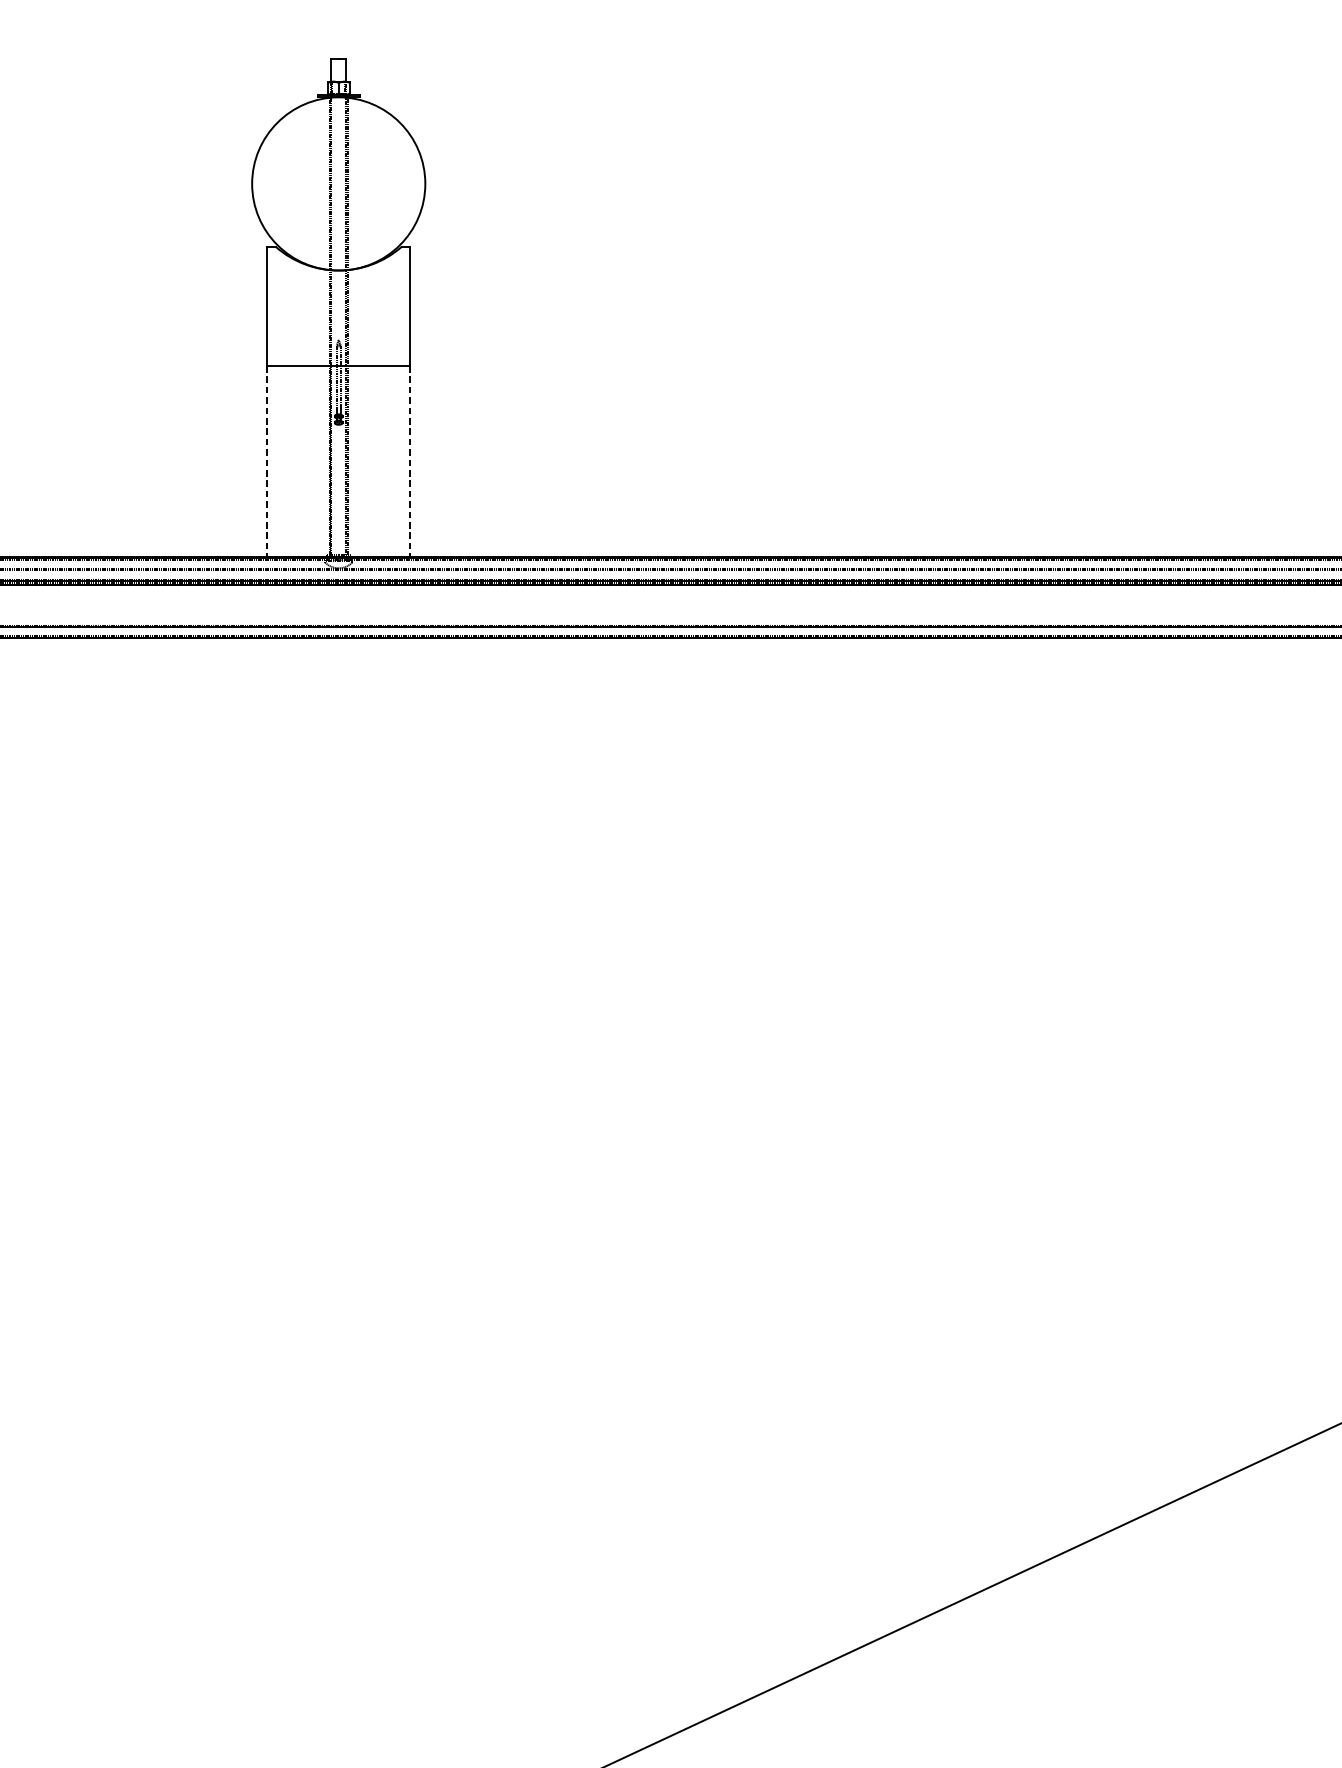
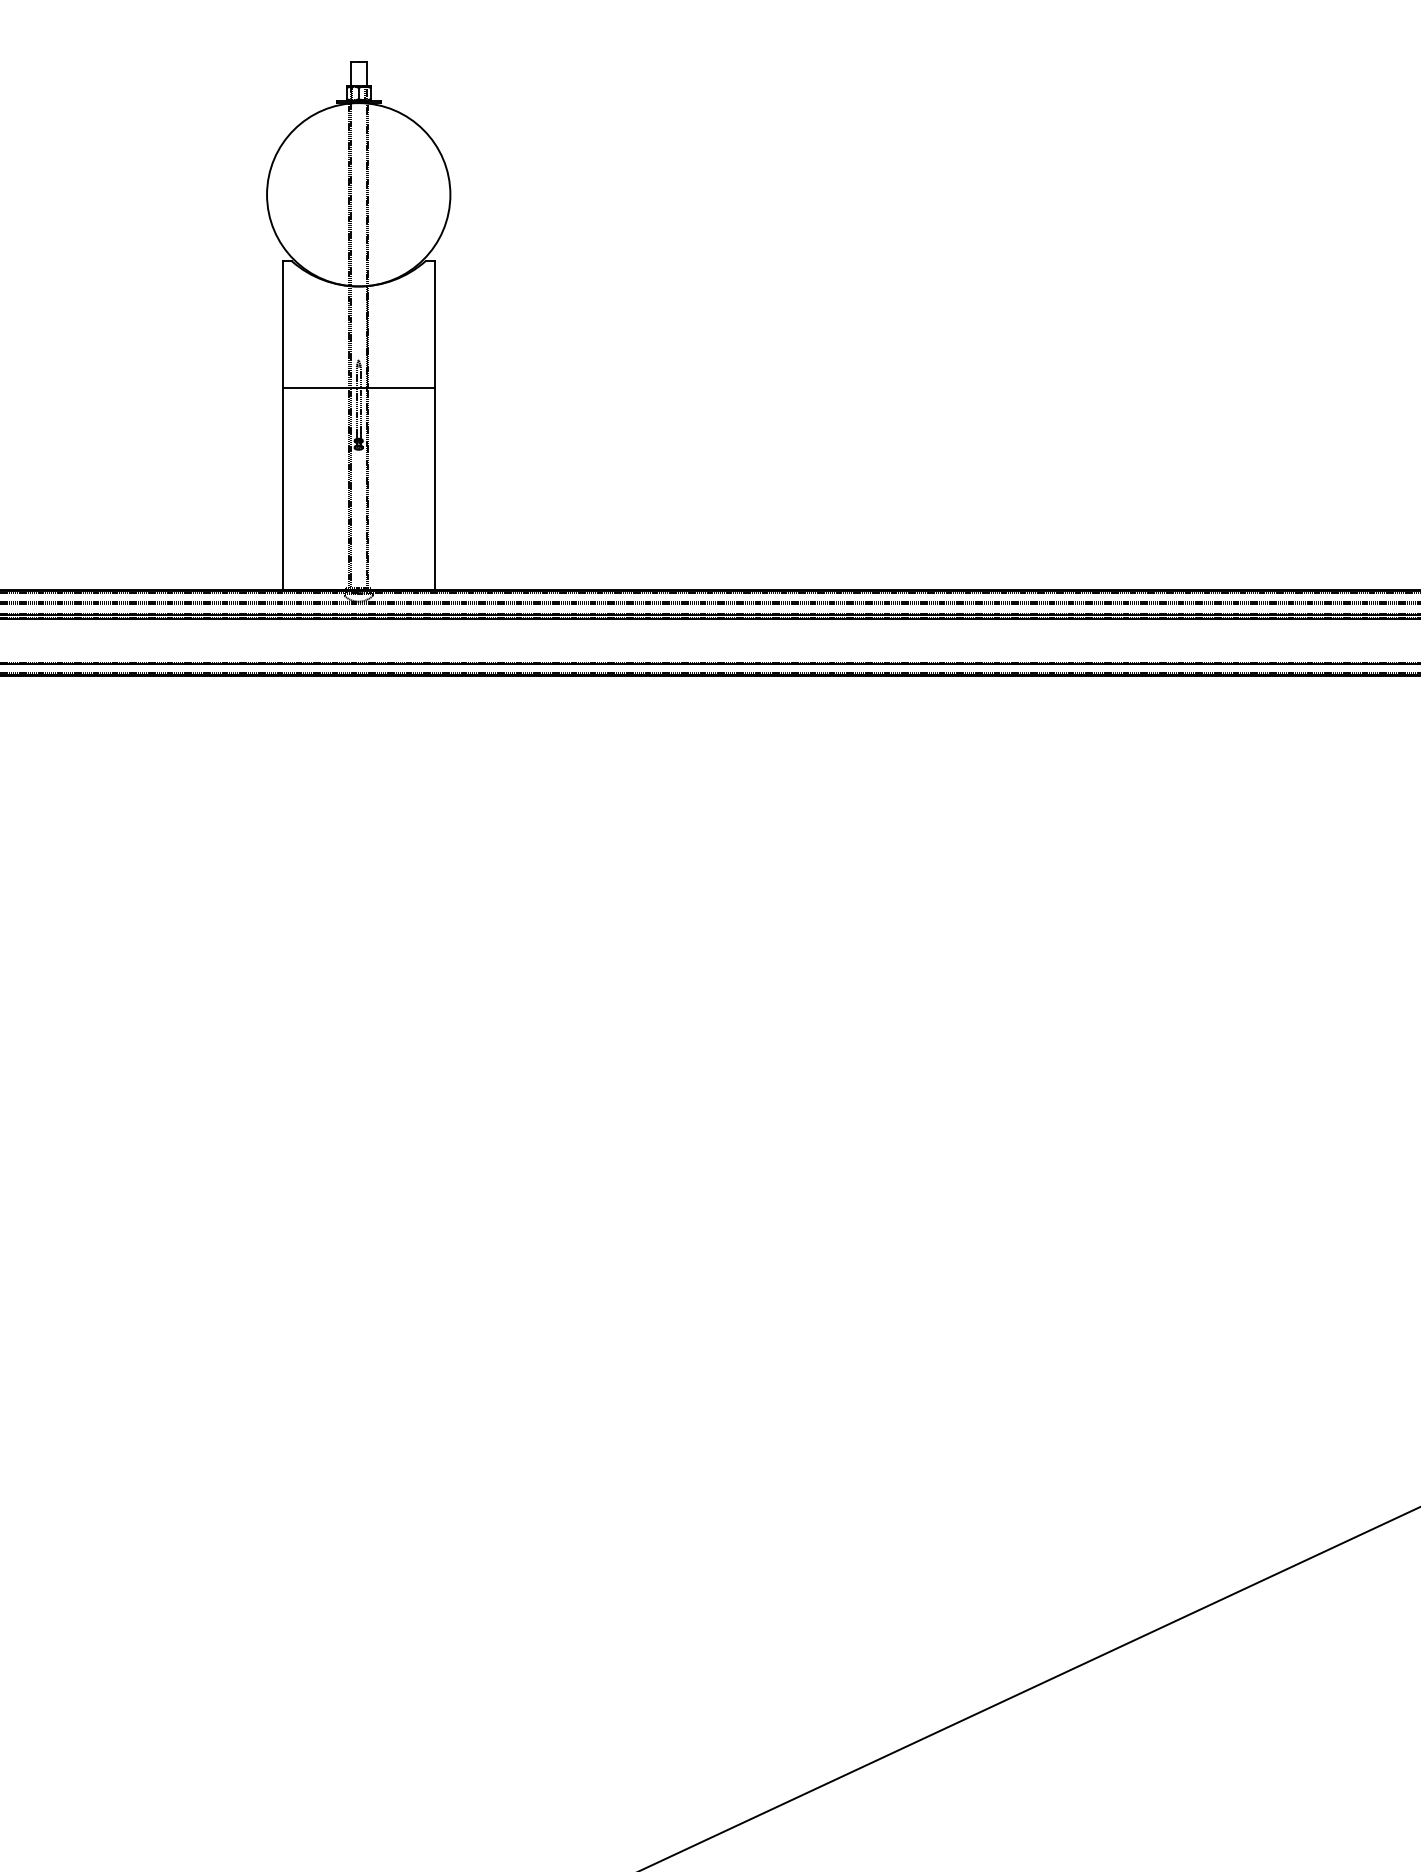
line: (266, 462) -> (282, 489), dashed -> solid
line: (410, 462) -> (434, 489), dashed -> solid

